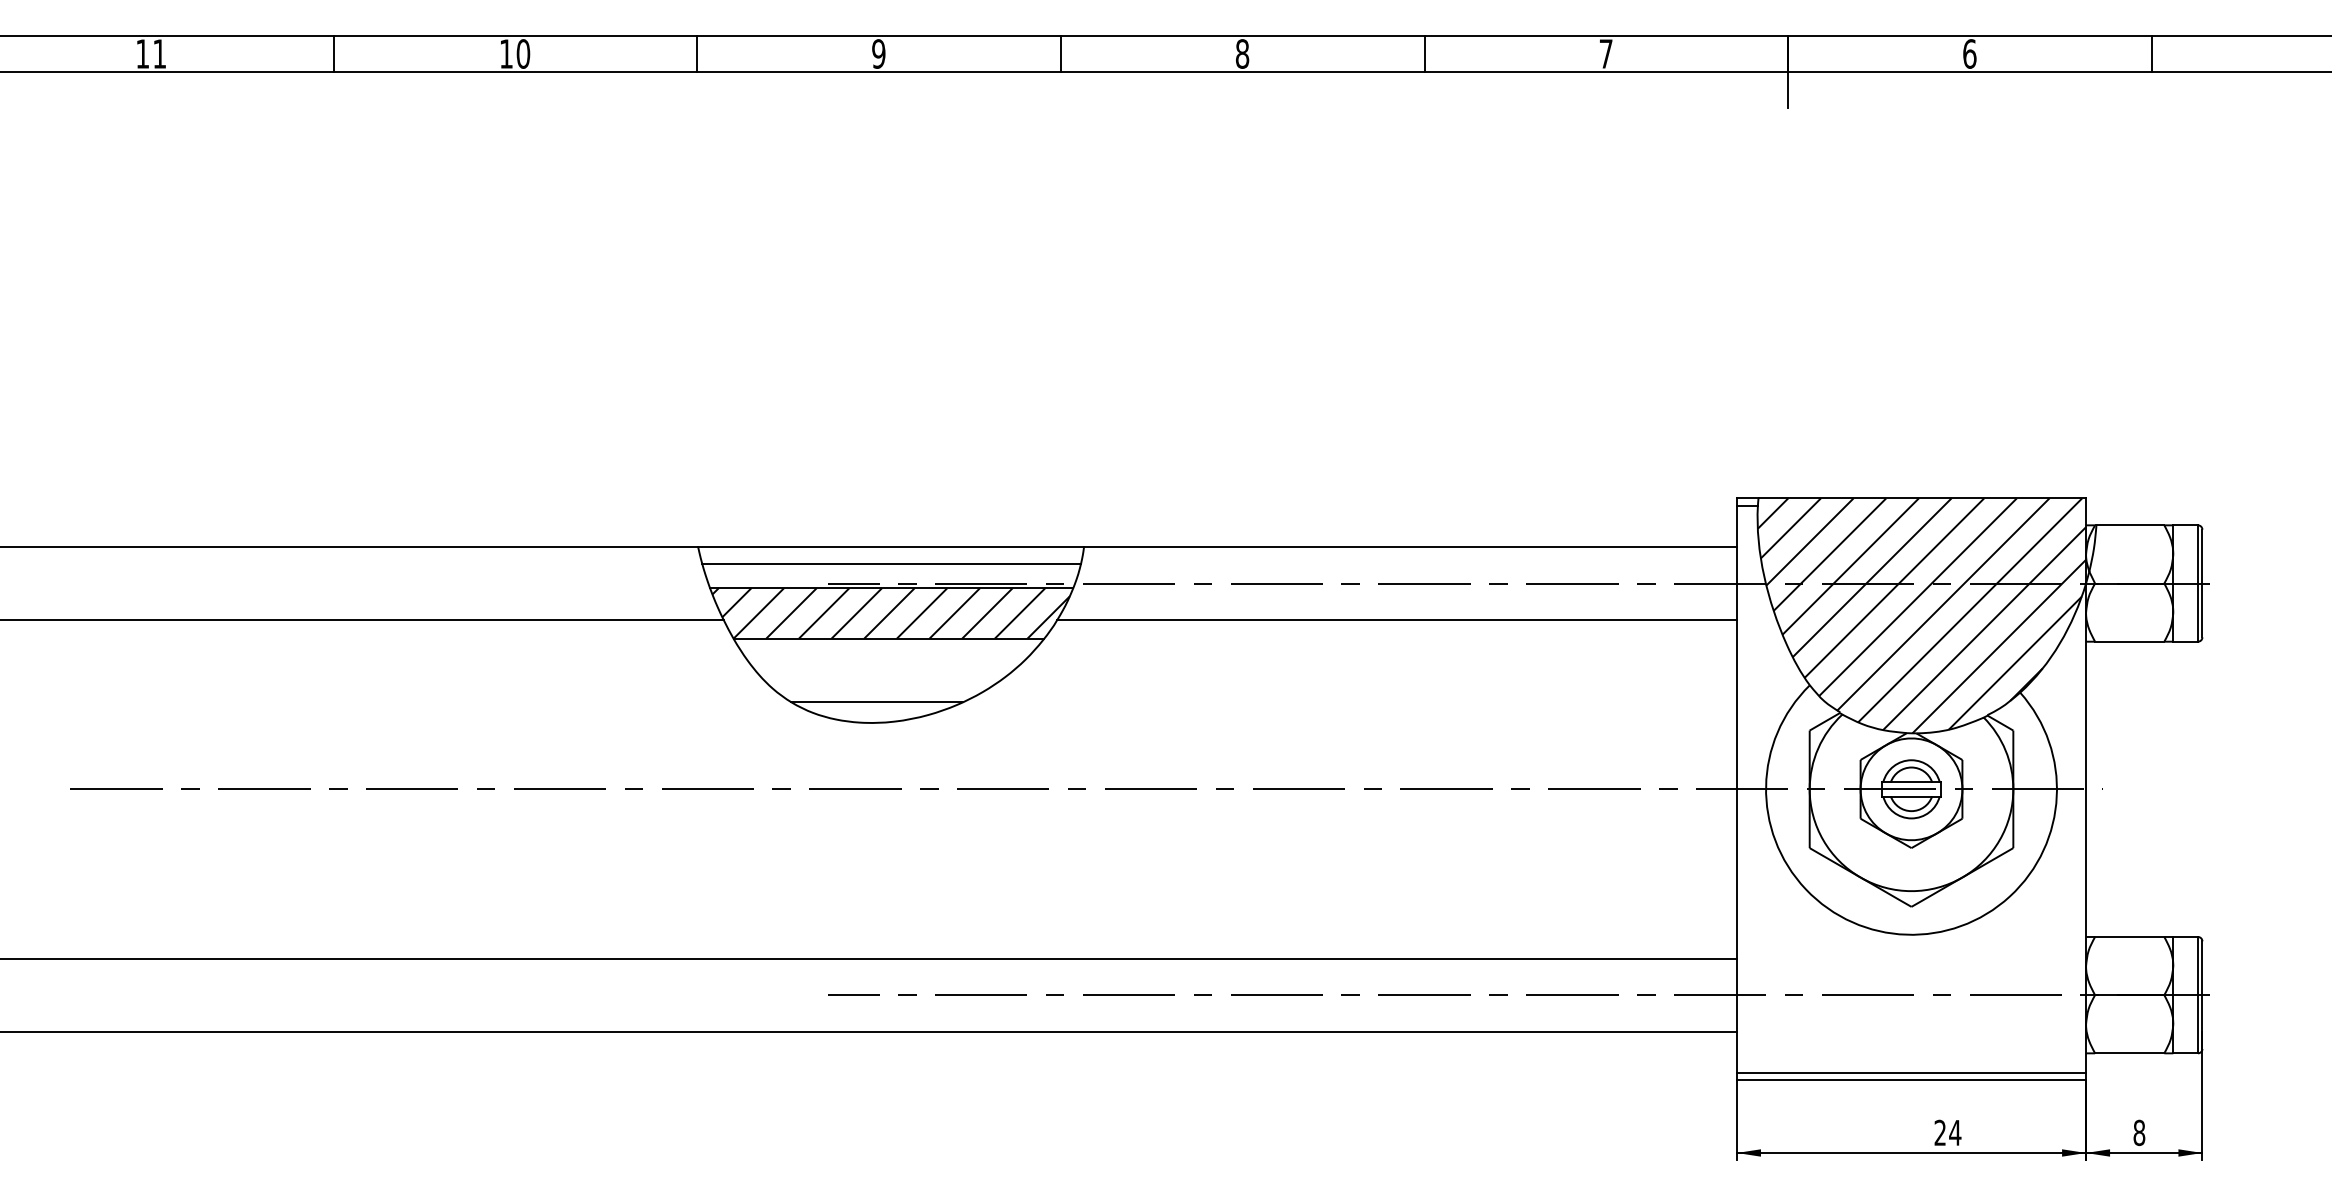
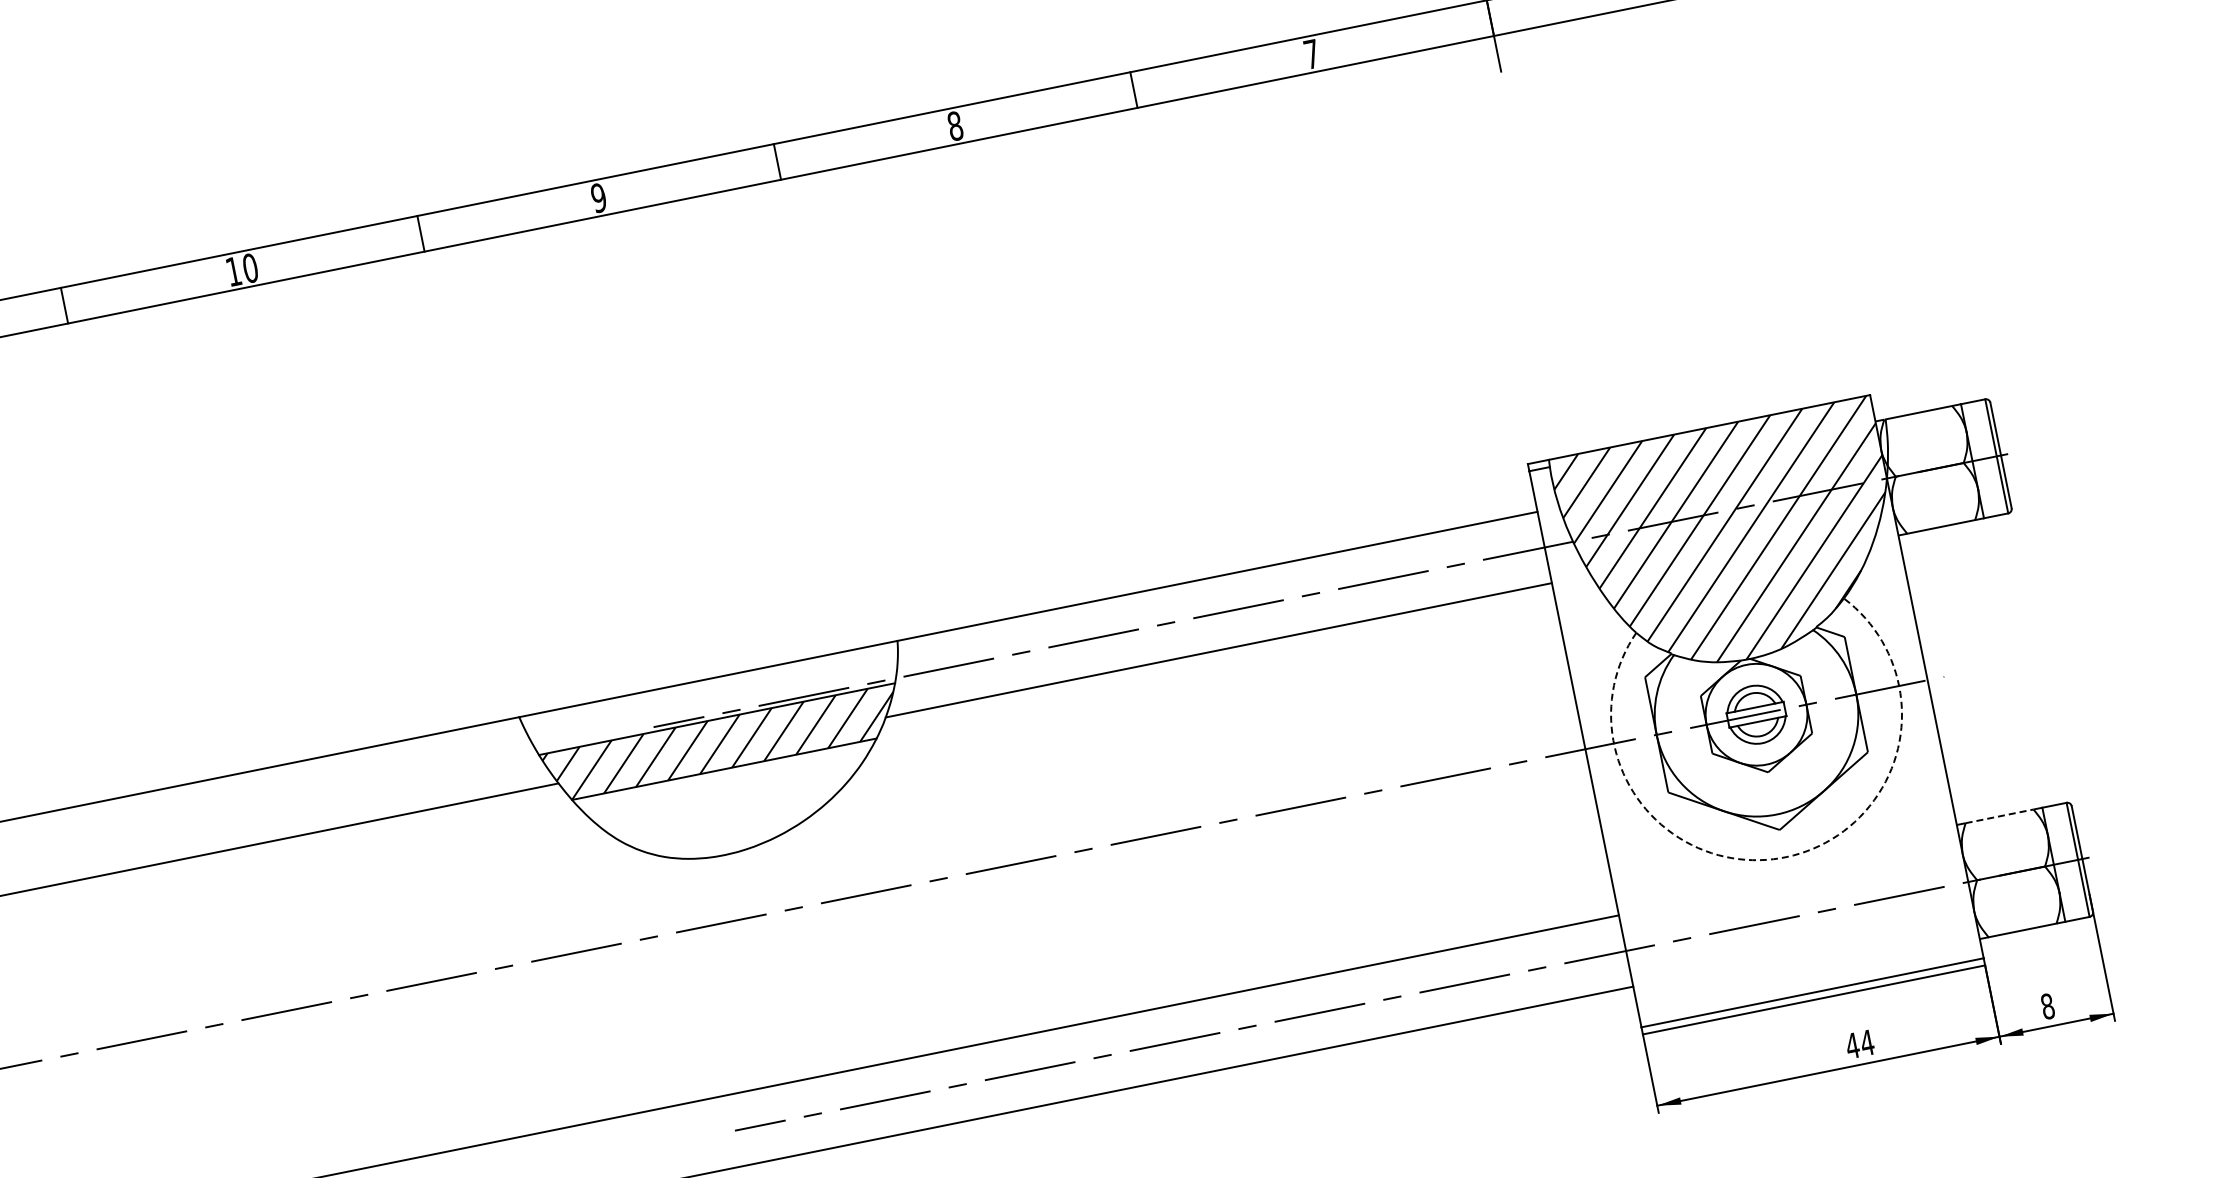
line: (891, 563) -> (711, 694), removed
line: (876, 702) -> (724, 834), removed
arc: (1906, 934) -> (1780, 858), solid -> dashed
line: (2129, 936) -> (1999, 815), solid -> dashed
text: (1940, 1132) -> (1852, 1045), 24 -> 44

